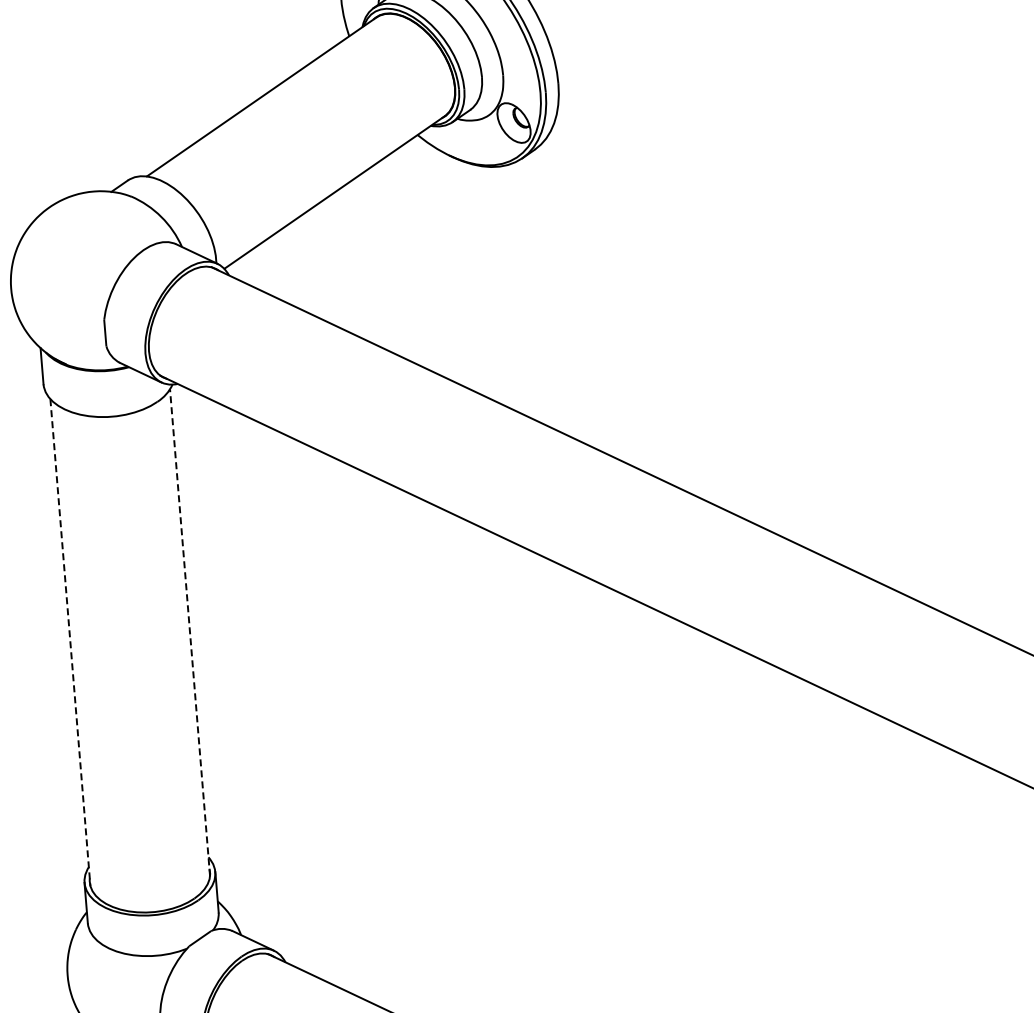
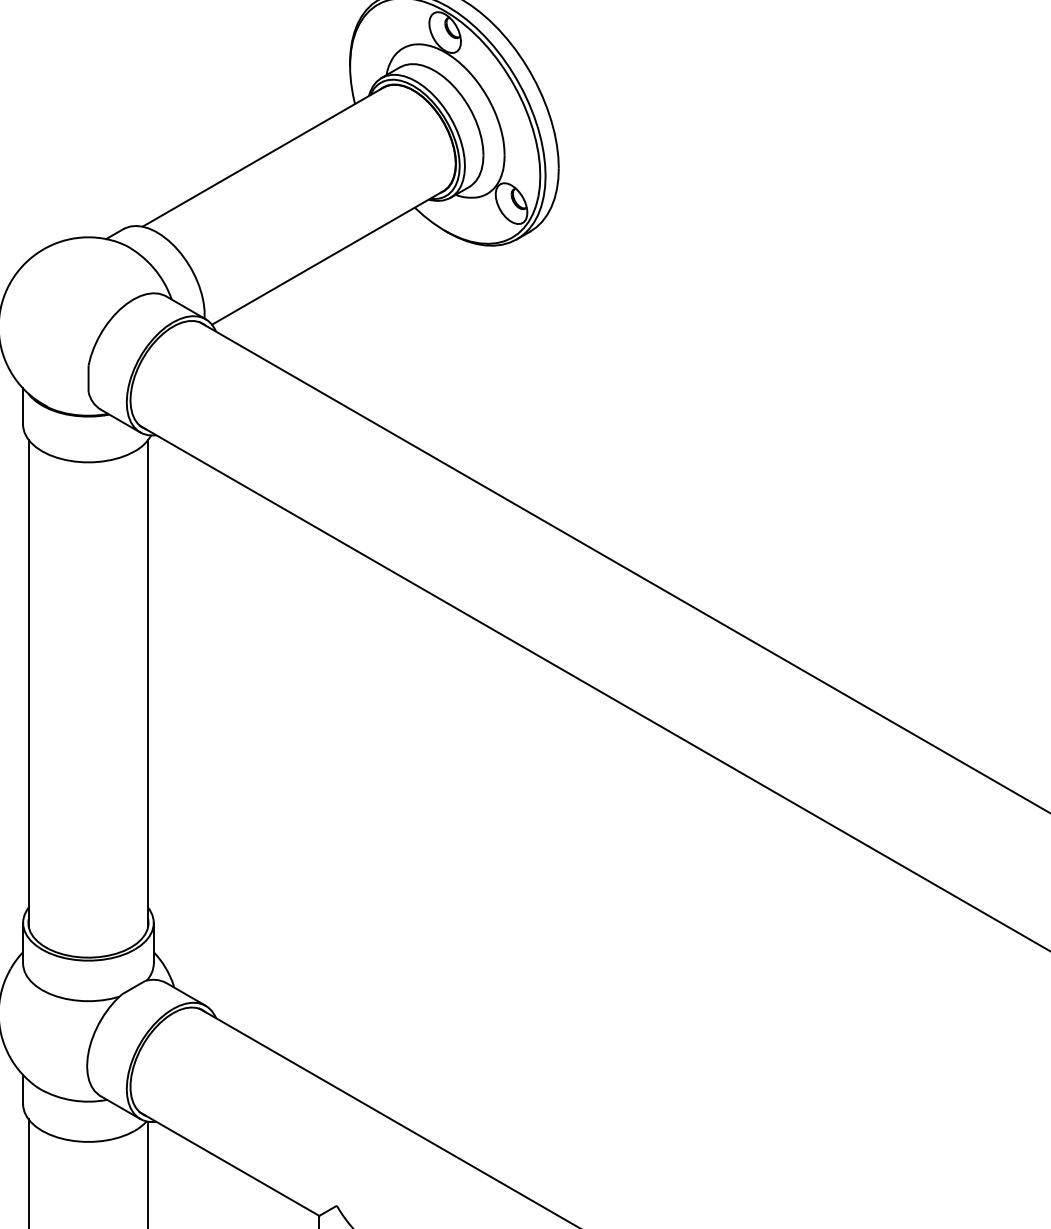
line: (190, 631) -> (148, 682), dashed -> solid
line: (70, 642) -> (28, 683), dashed -> solid

